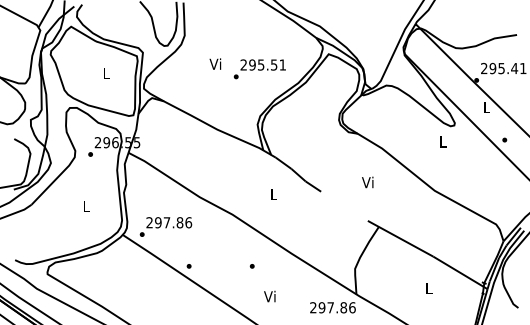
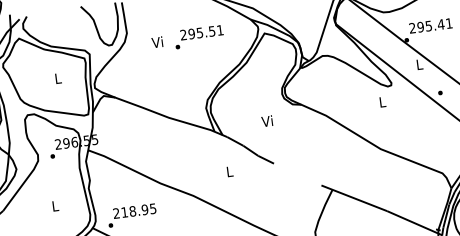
text: (215, 63) -> (157, 41), moved
text: (259, 69) -> (198, 37), moved
text: (367, 182) -> (267, 121), moved
text: (173, 222) -> (138, 210), 297.86 -> 218.95

